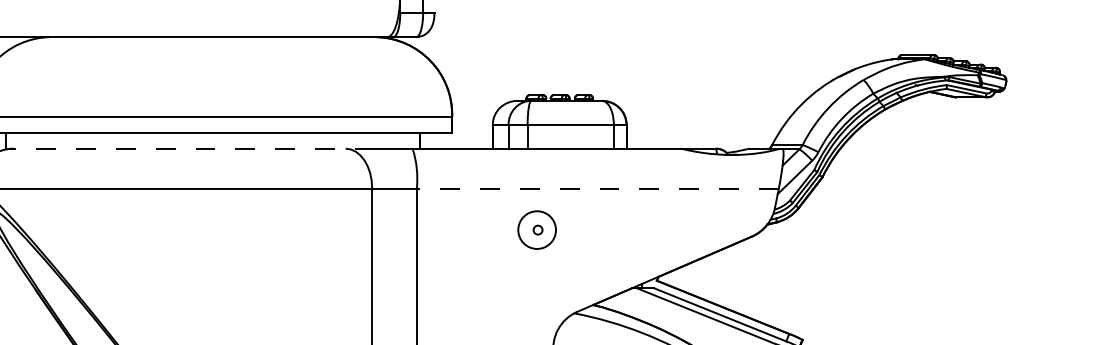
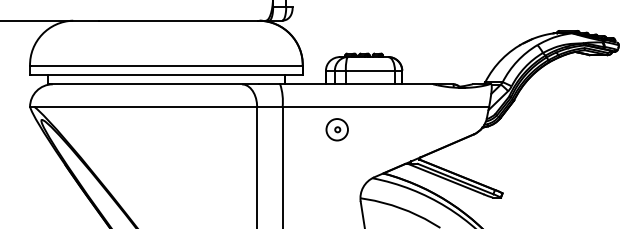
line: (190, 148) -> (153, 84), dashed -> solid
line: (597, 189) -> (385, 107), dashed -> solid
part: (535, 229) -> (336, 129), moved

